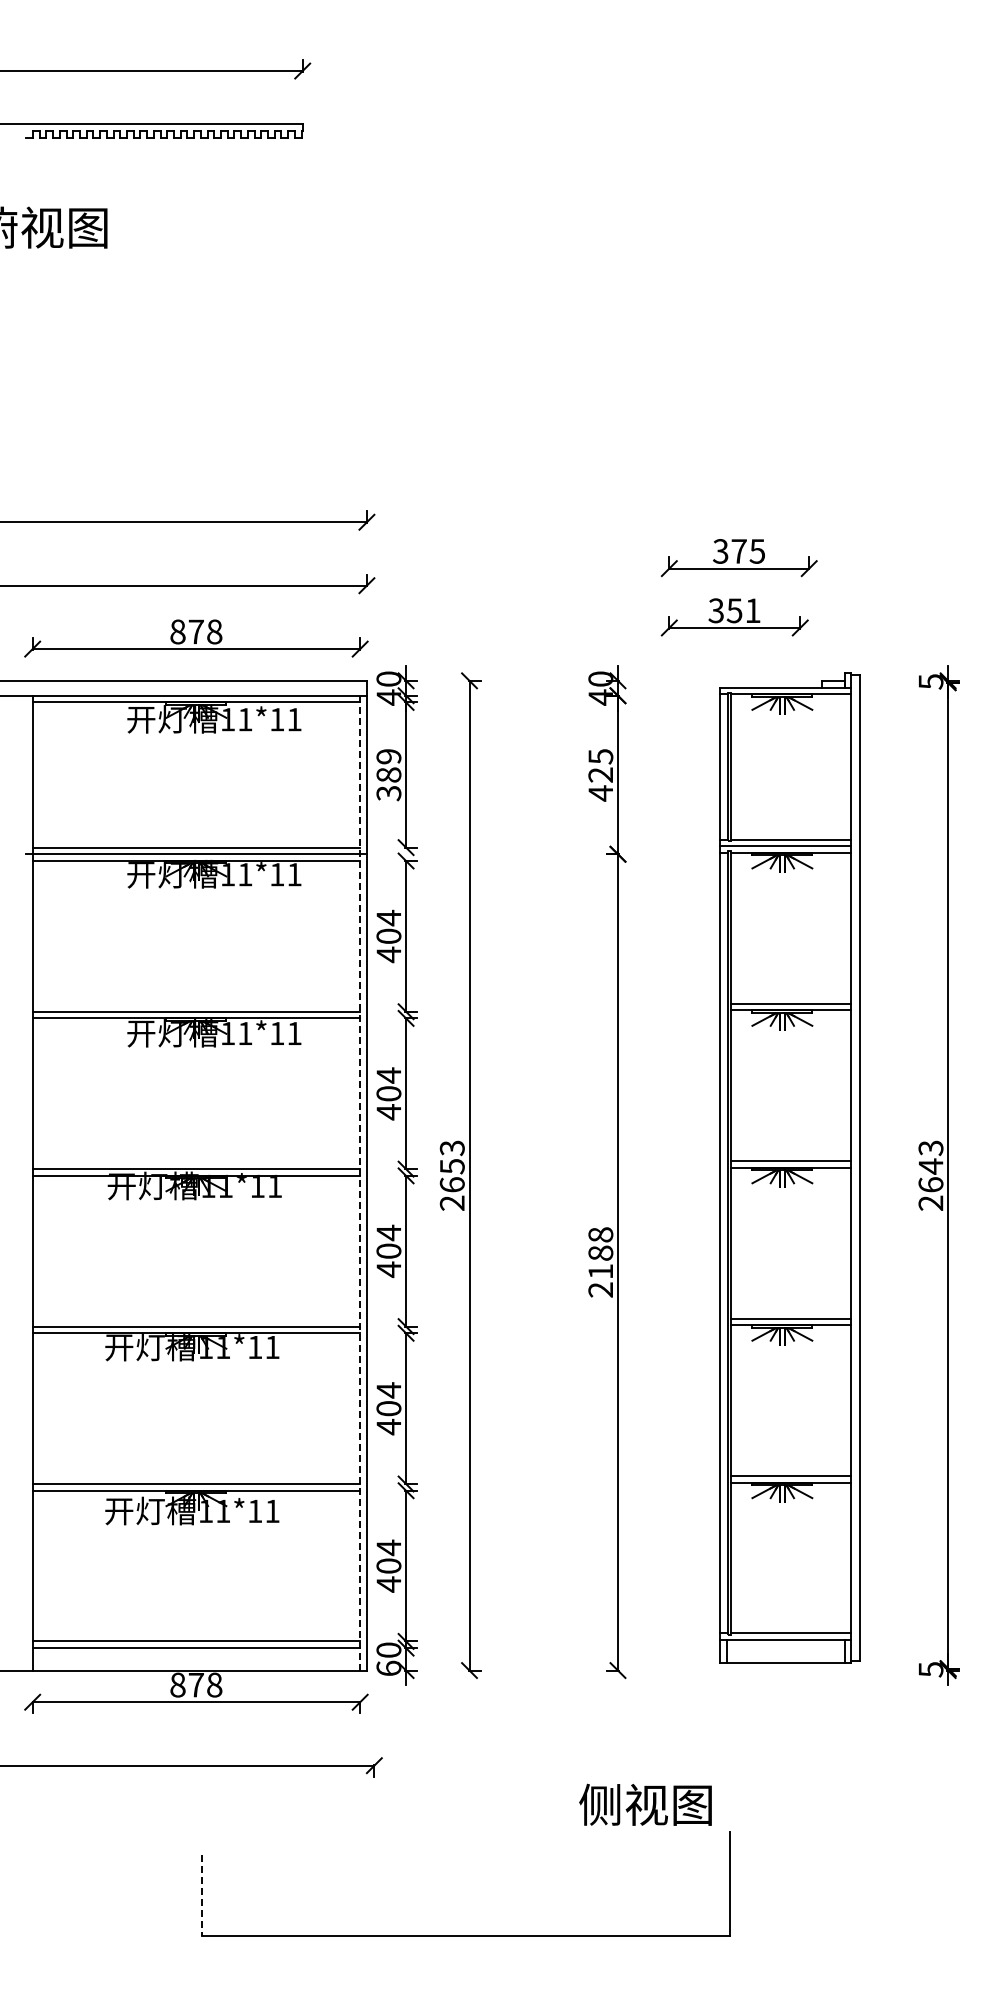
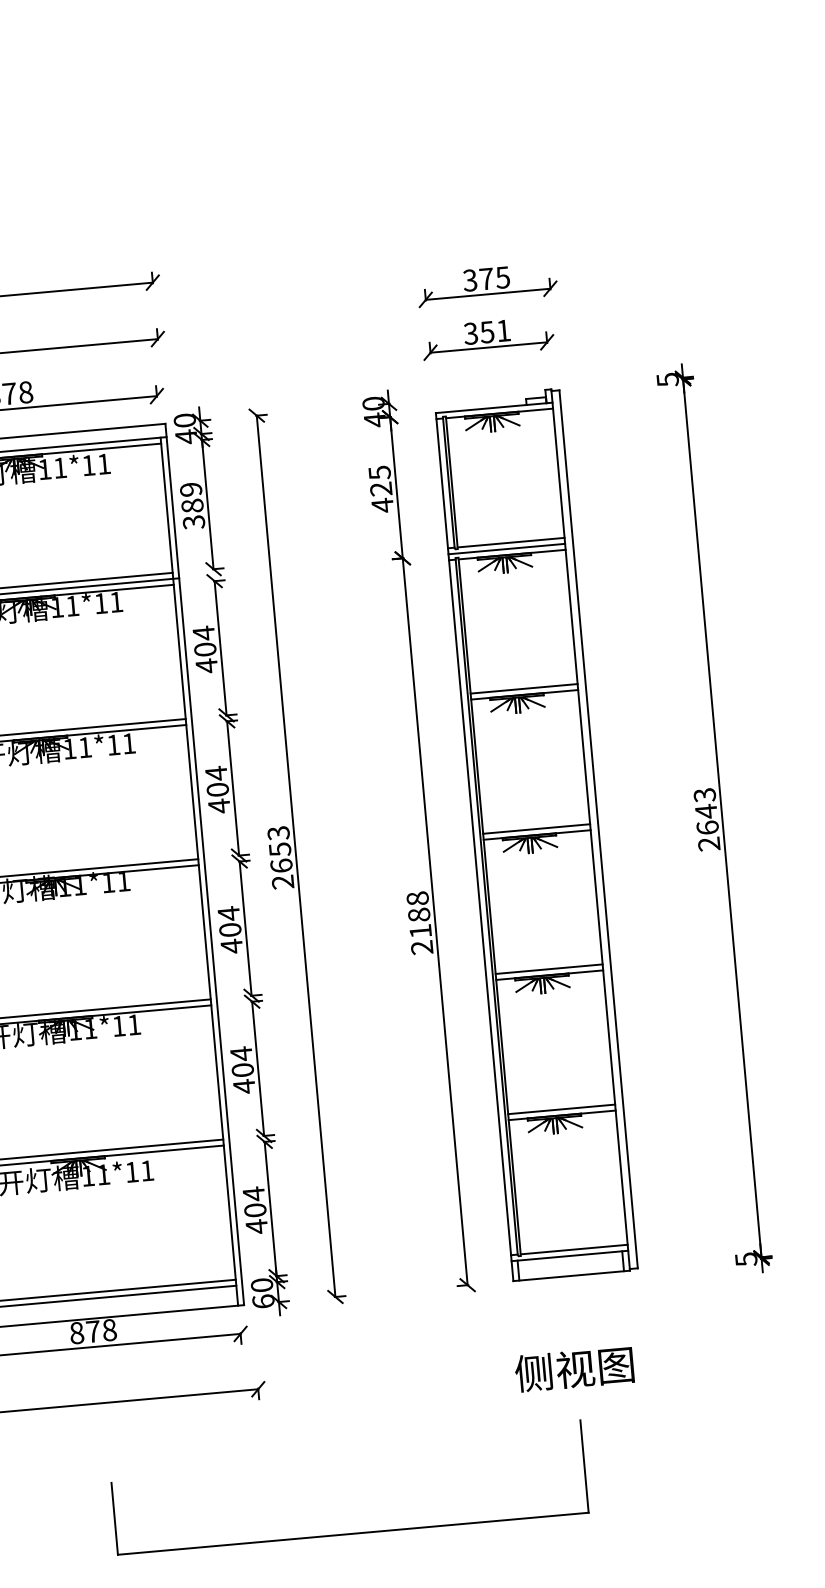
part: (789, 1167) -> (535, 834), moved
line: (360, 1182) -> (199, 871), dashed -> solid
text: (645, 1804) -> (574, 1368), moved
line: (201, 1896) -> (114, 1519), dashed -> solid

